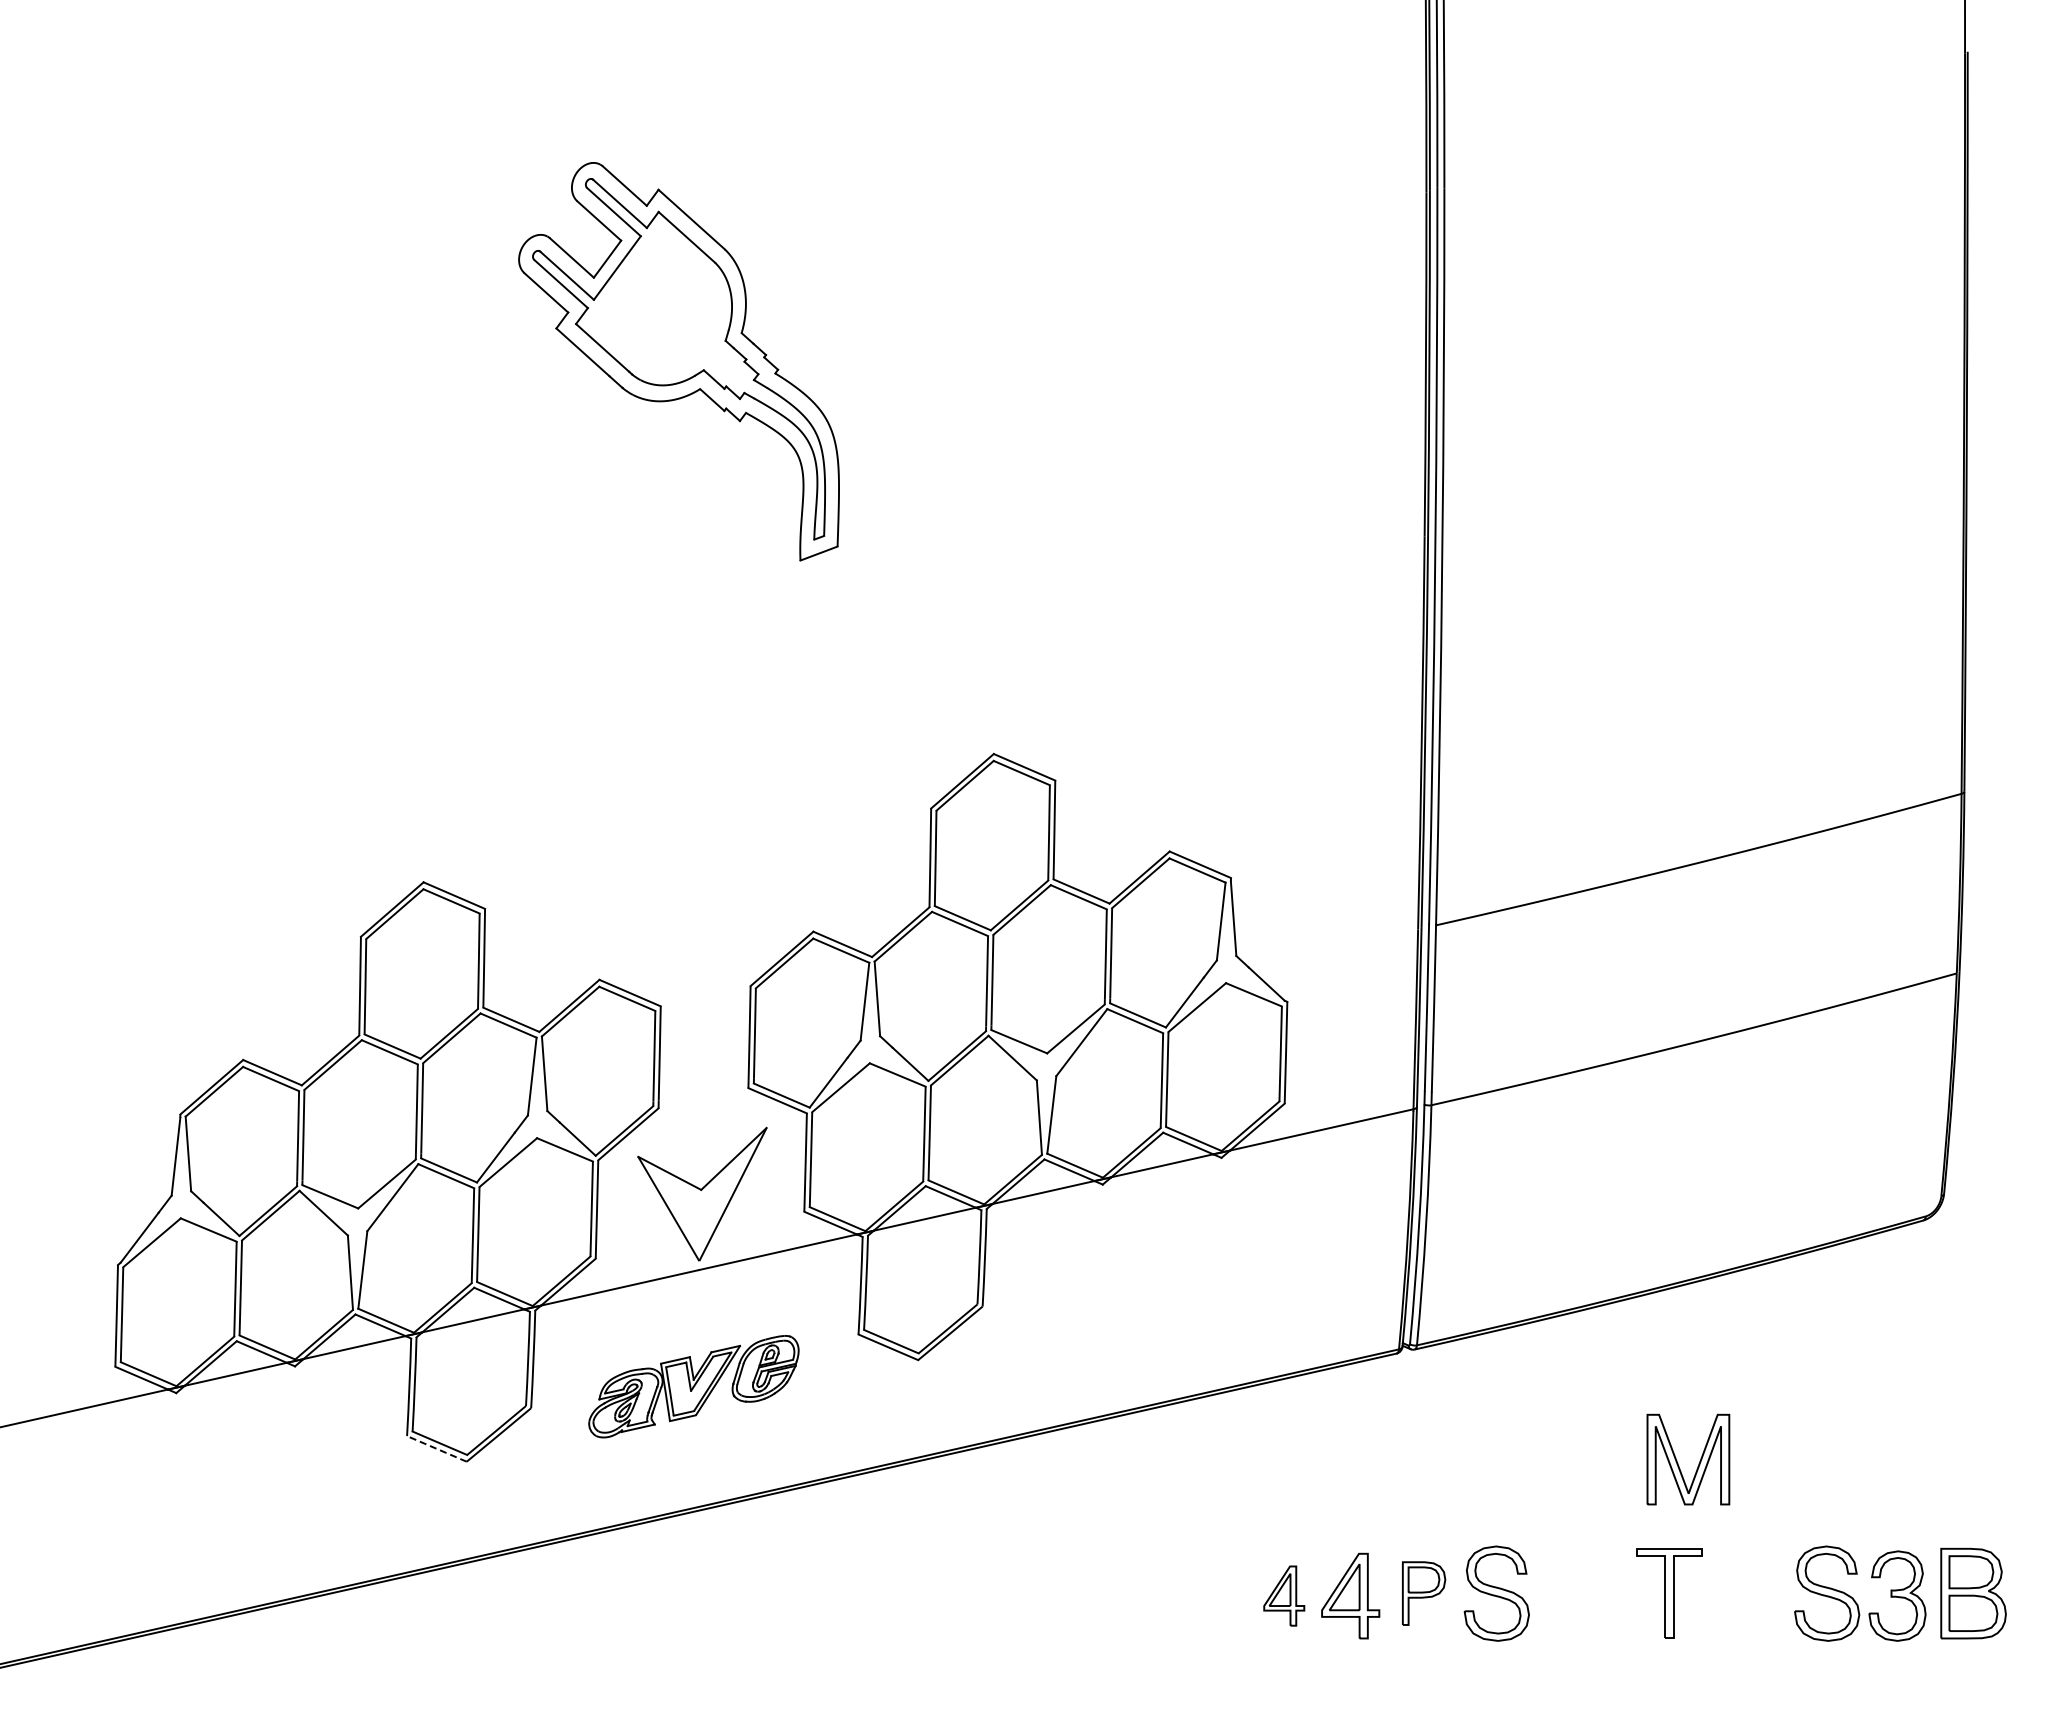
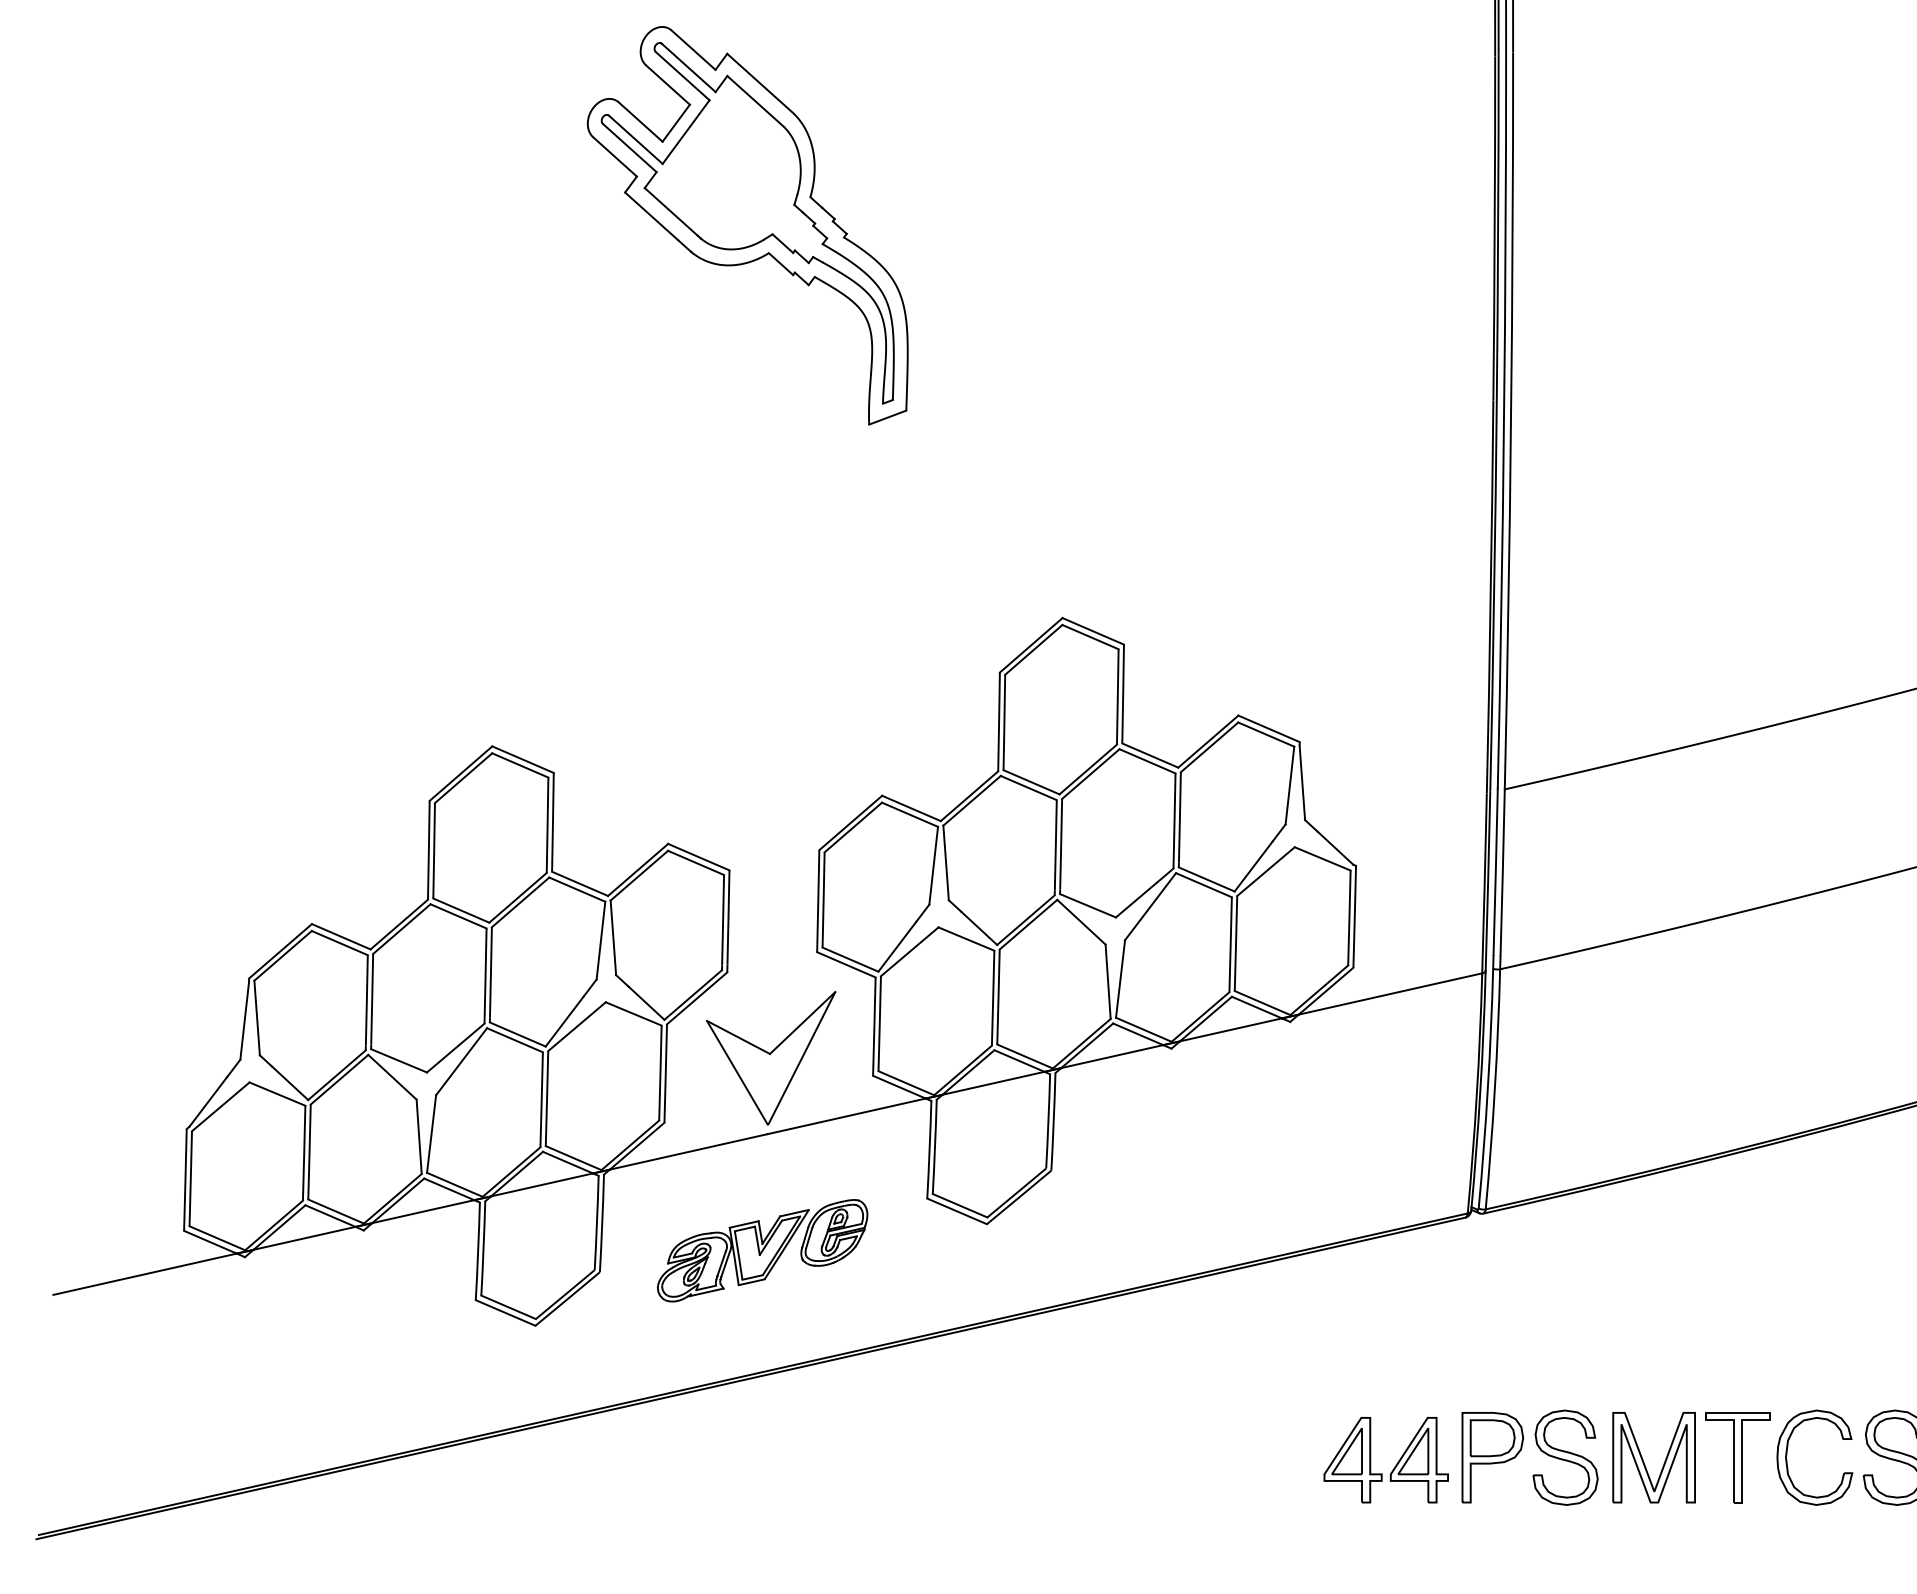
line: (436, 1448) -> (505, 1312), dashed -> solid
part: (1678, 1463) -> (1644, 1461), moved
part: (1423, 1593) -> (1492, 1457), size x1.43
part: (1718, 1593) -> (1787, 1457), added
part: (1283, 1595) -> (1352, 1459), size x1.43

